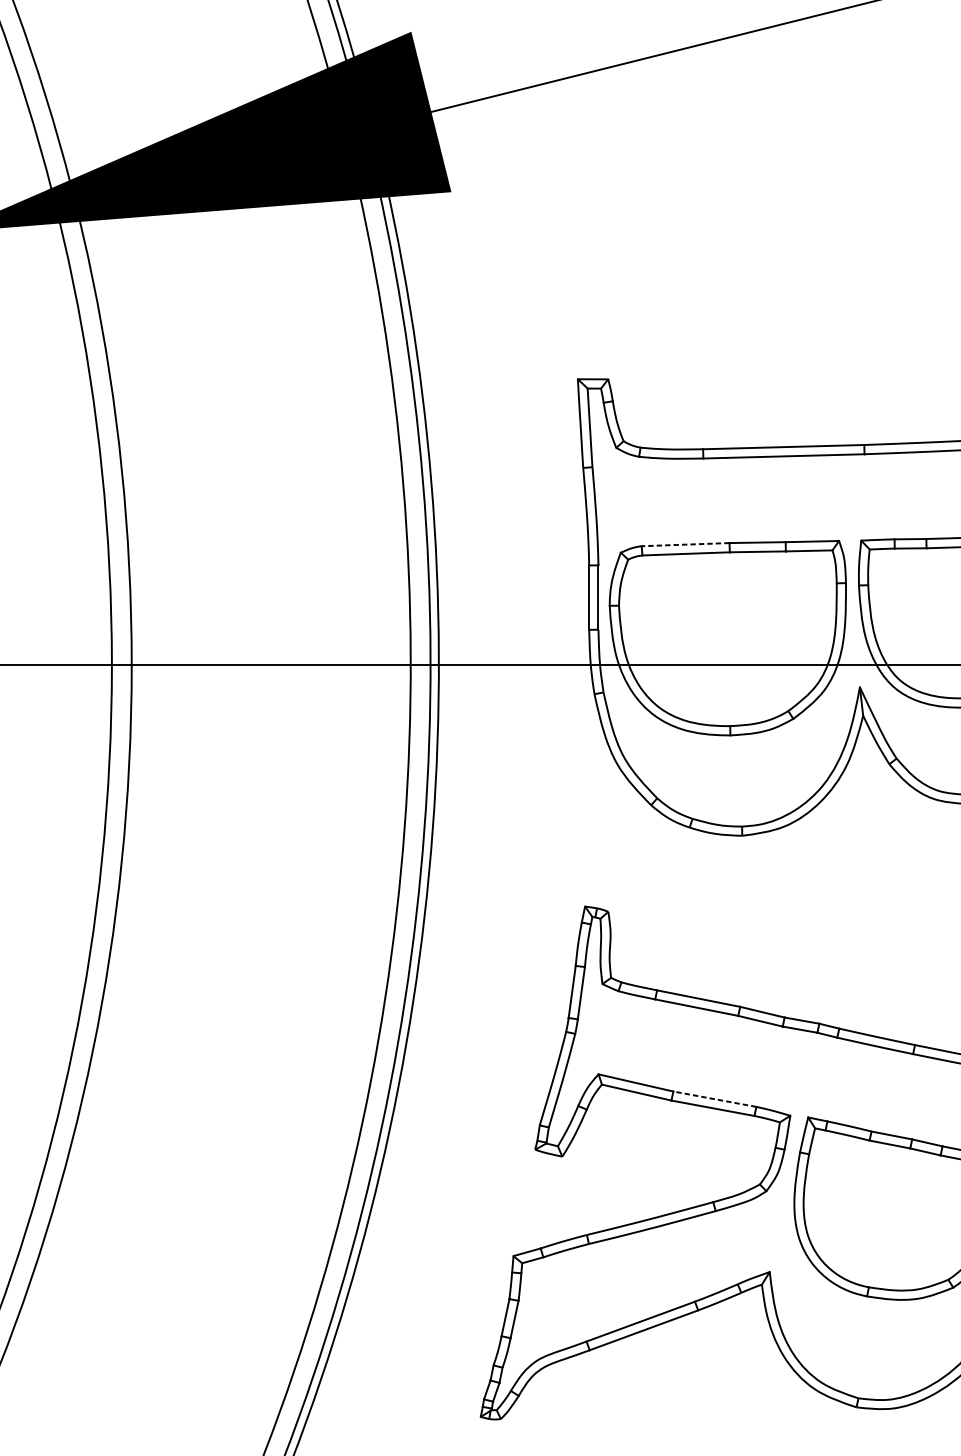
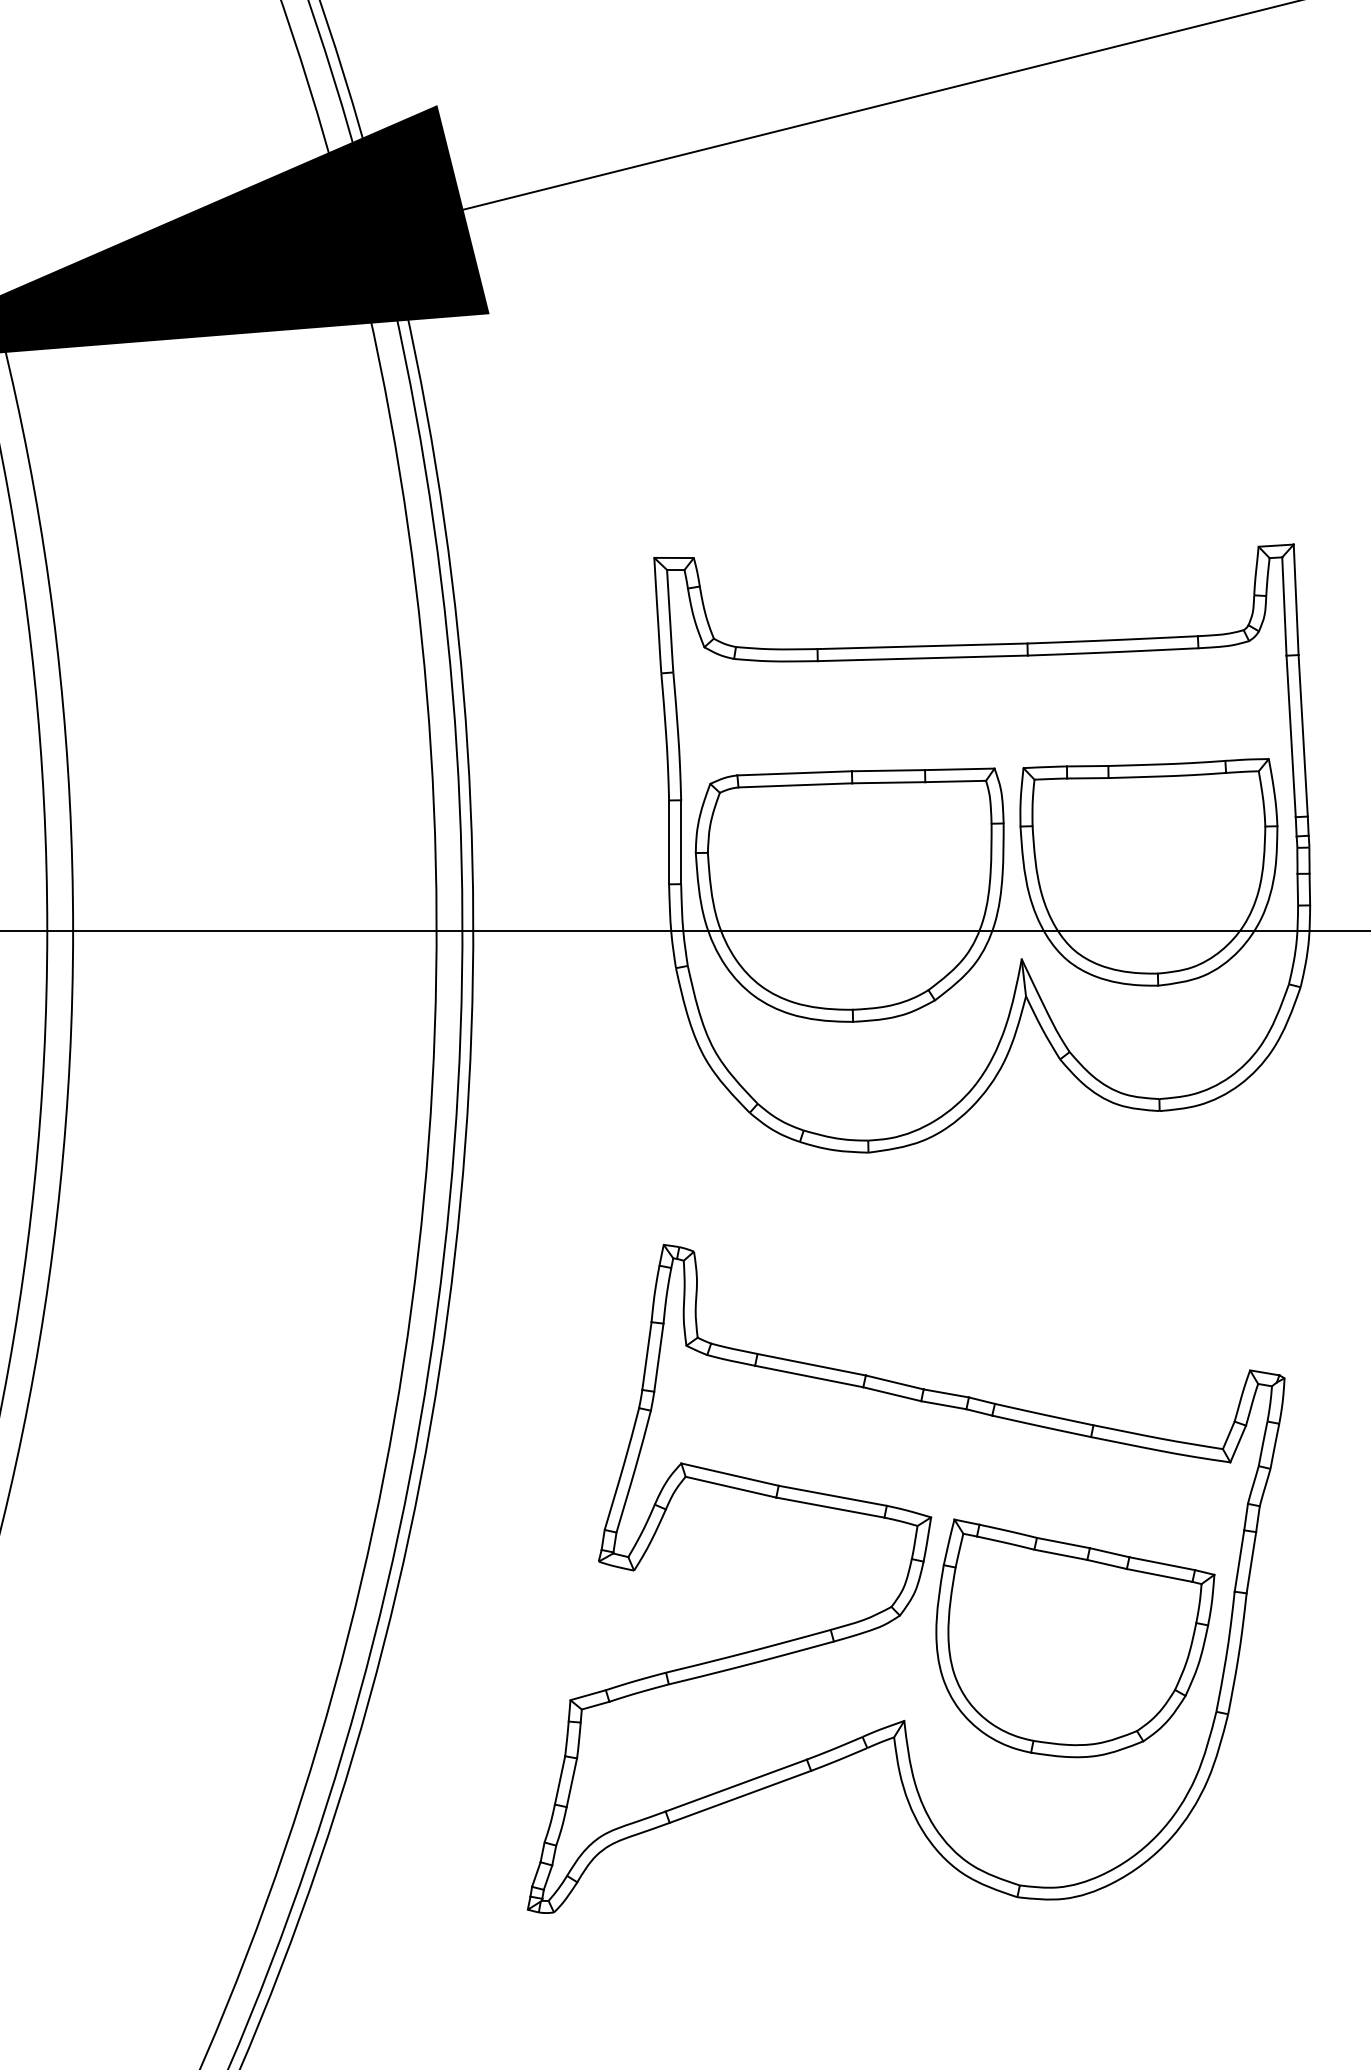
line: (685, 544) -> (794, 773), dashed -> solid
line: (714, 1098) -> (832, 1495), dashed -> solid

